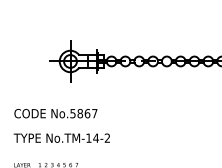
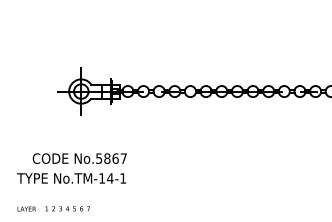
text: (55, 113) -> (79, 158), moved
text: (106, 138) -> (122, 178), No.TM-14-2 -> No.TM-14-1

